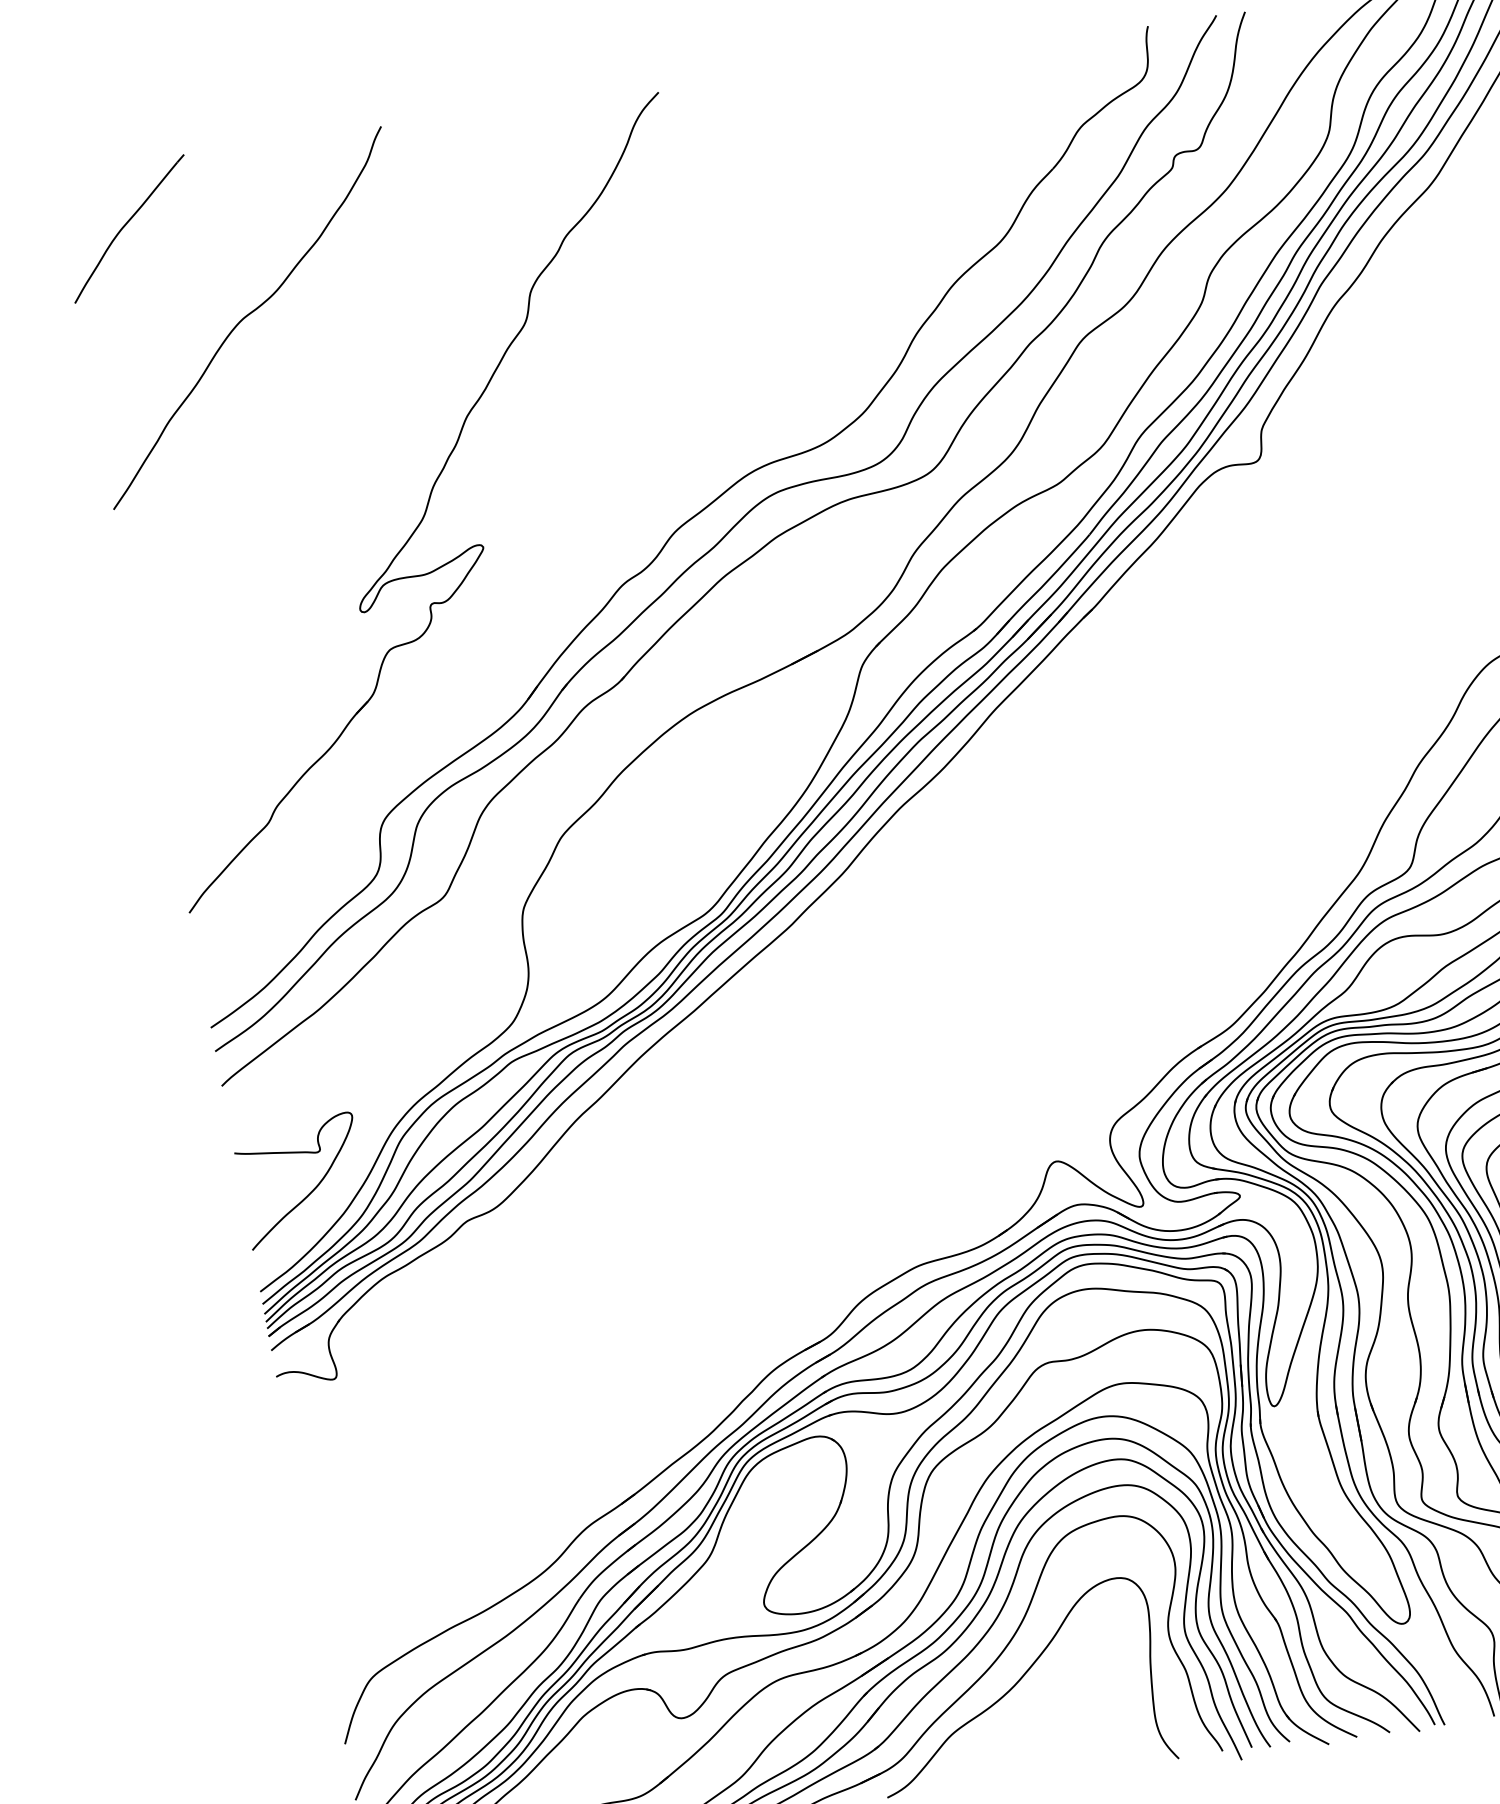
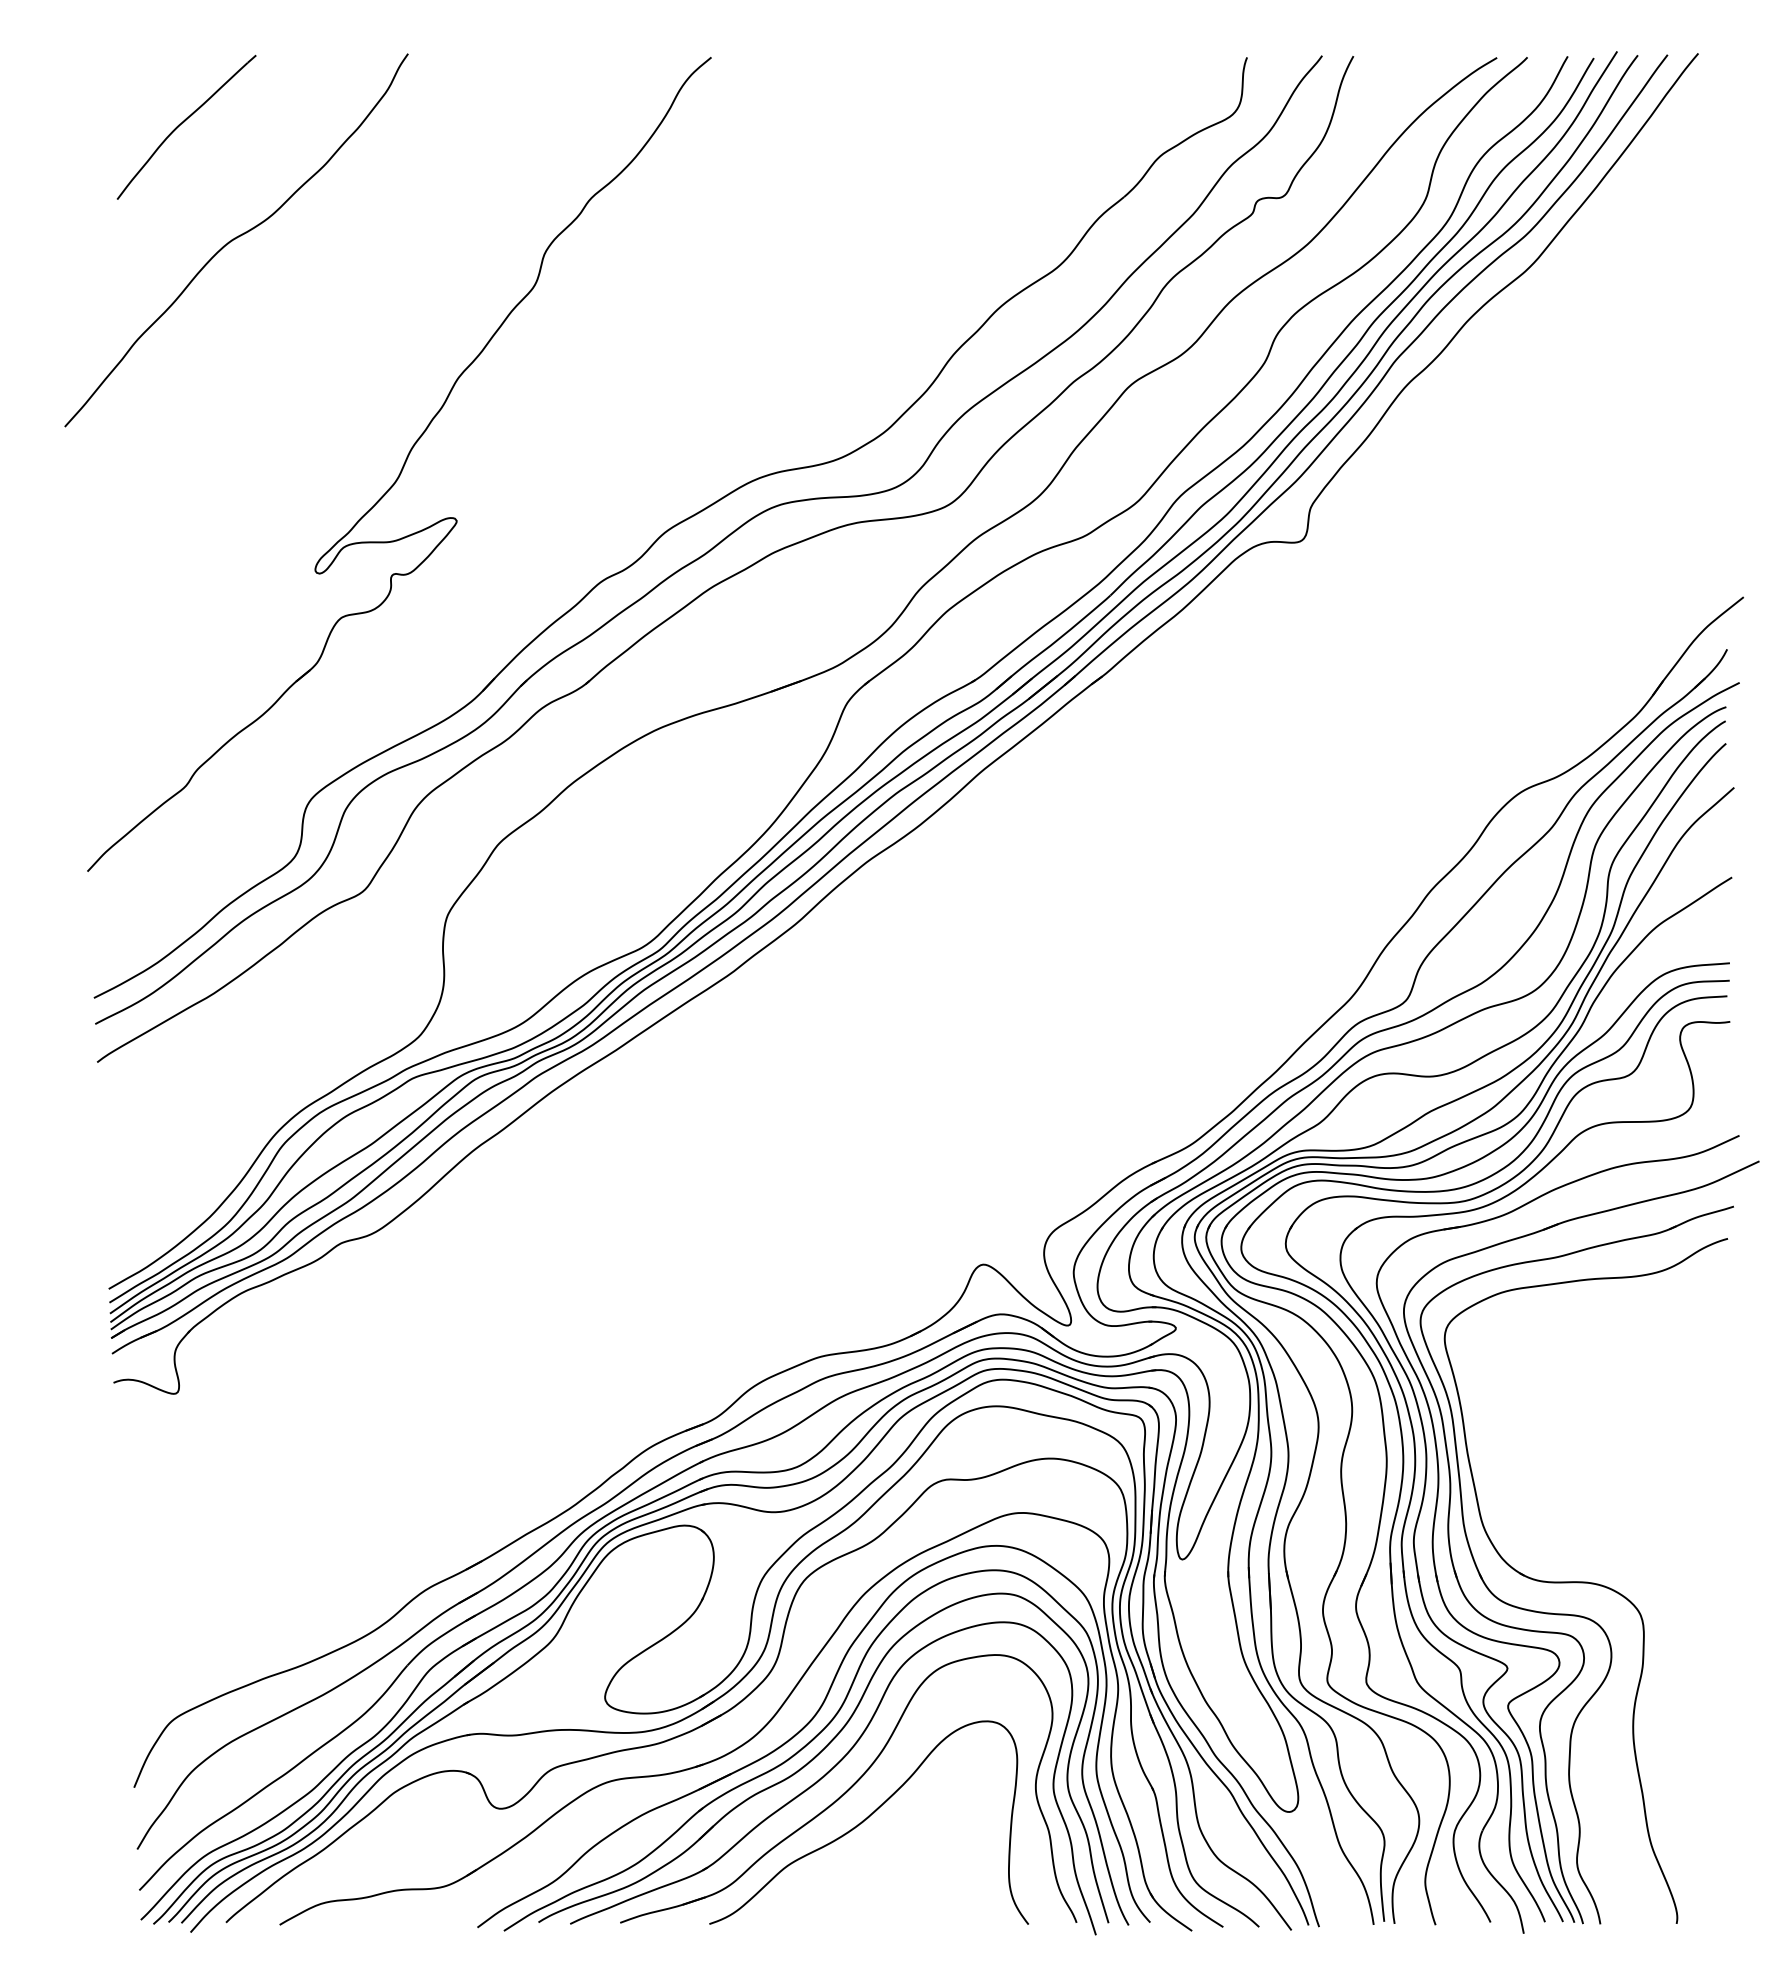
part: (129, 228) -> (186, 126), moved
curve: (310, 1191) -> (177, 1188), removed

